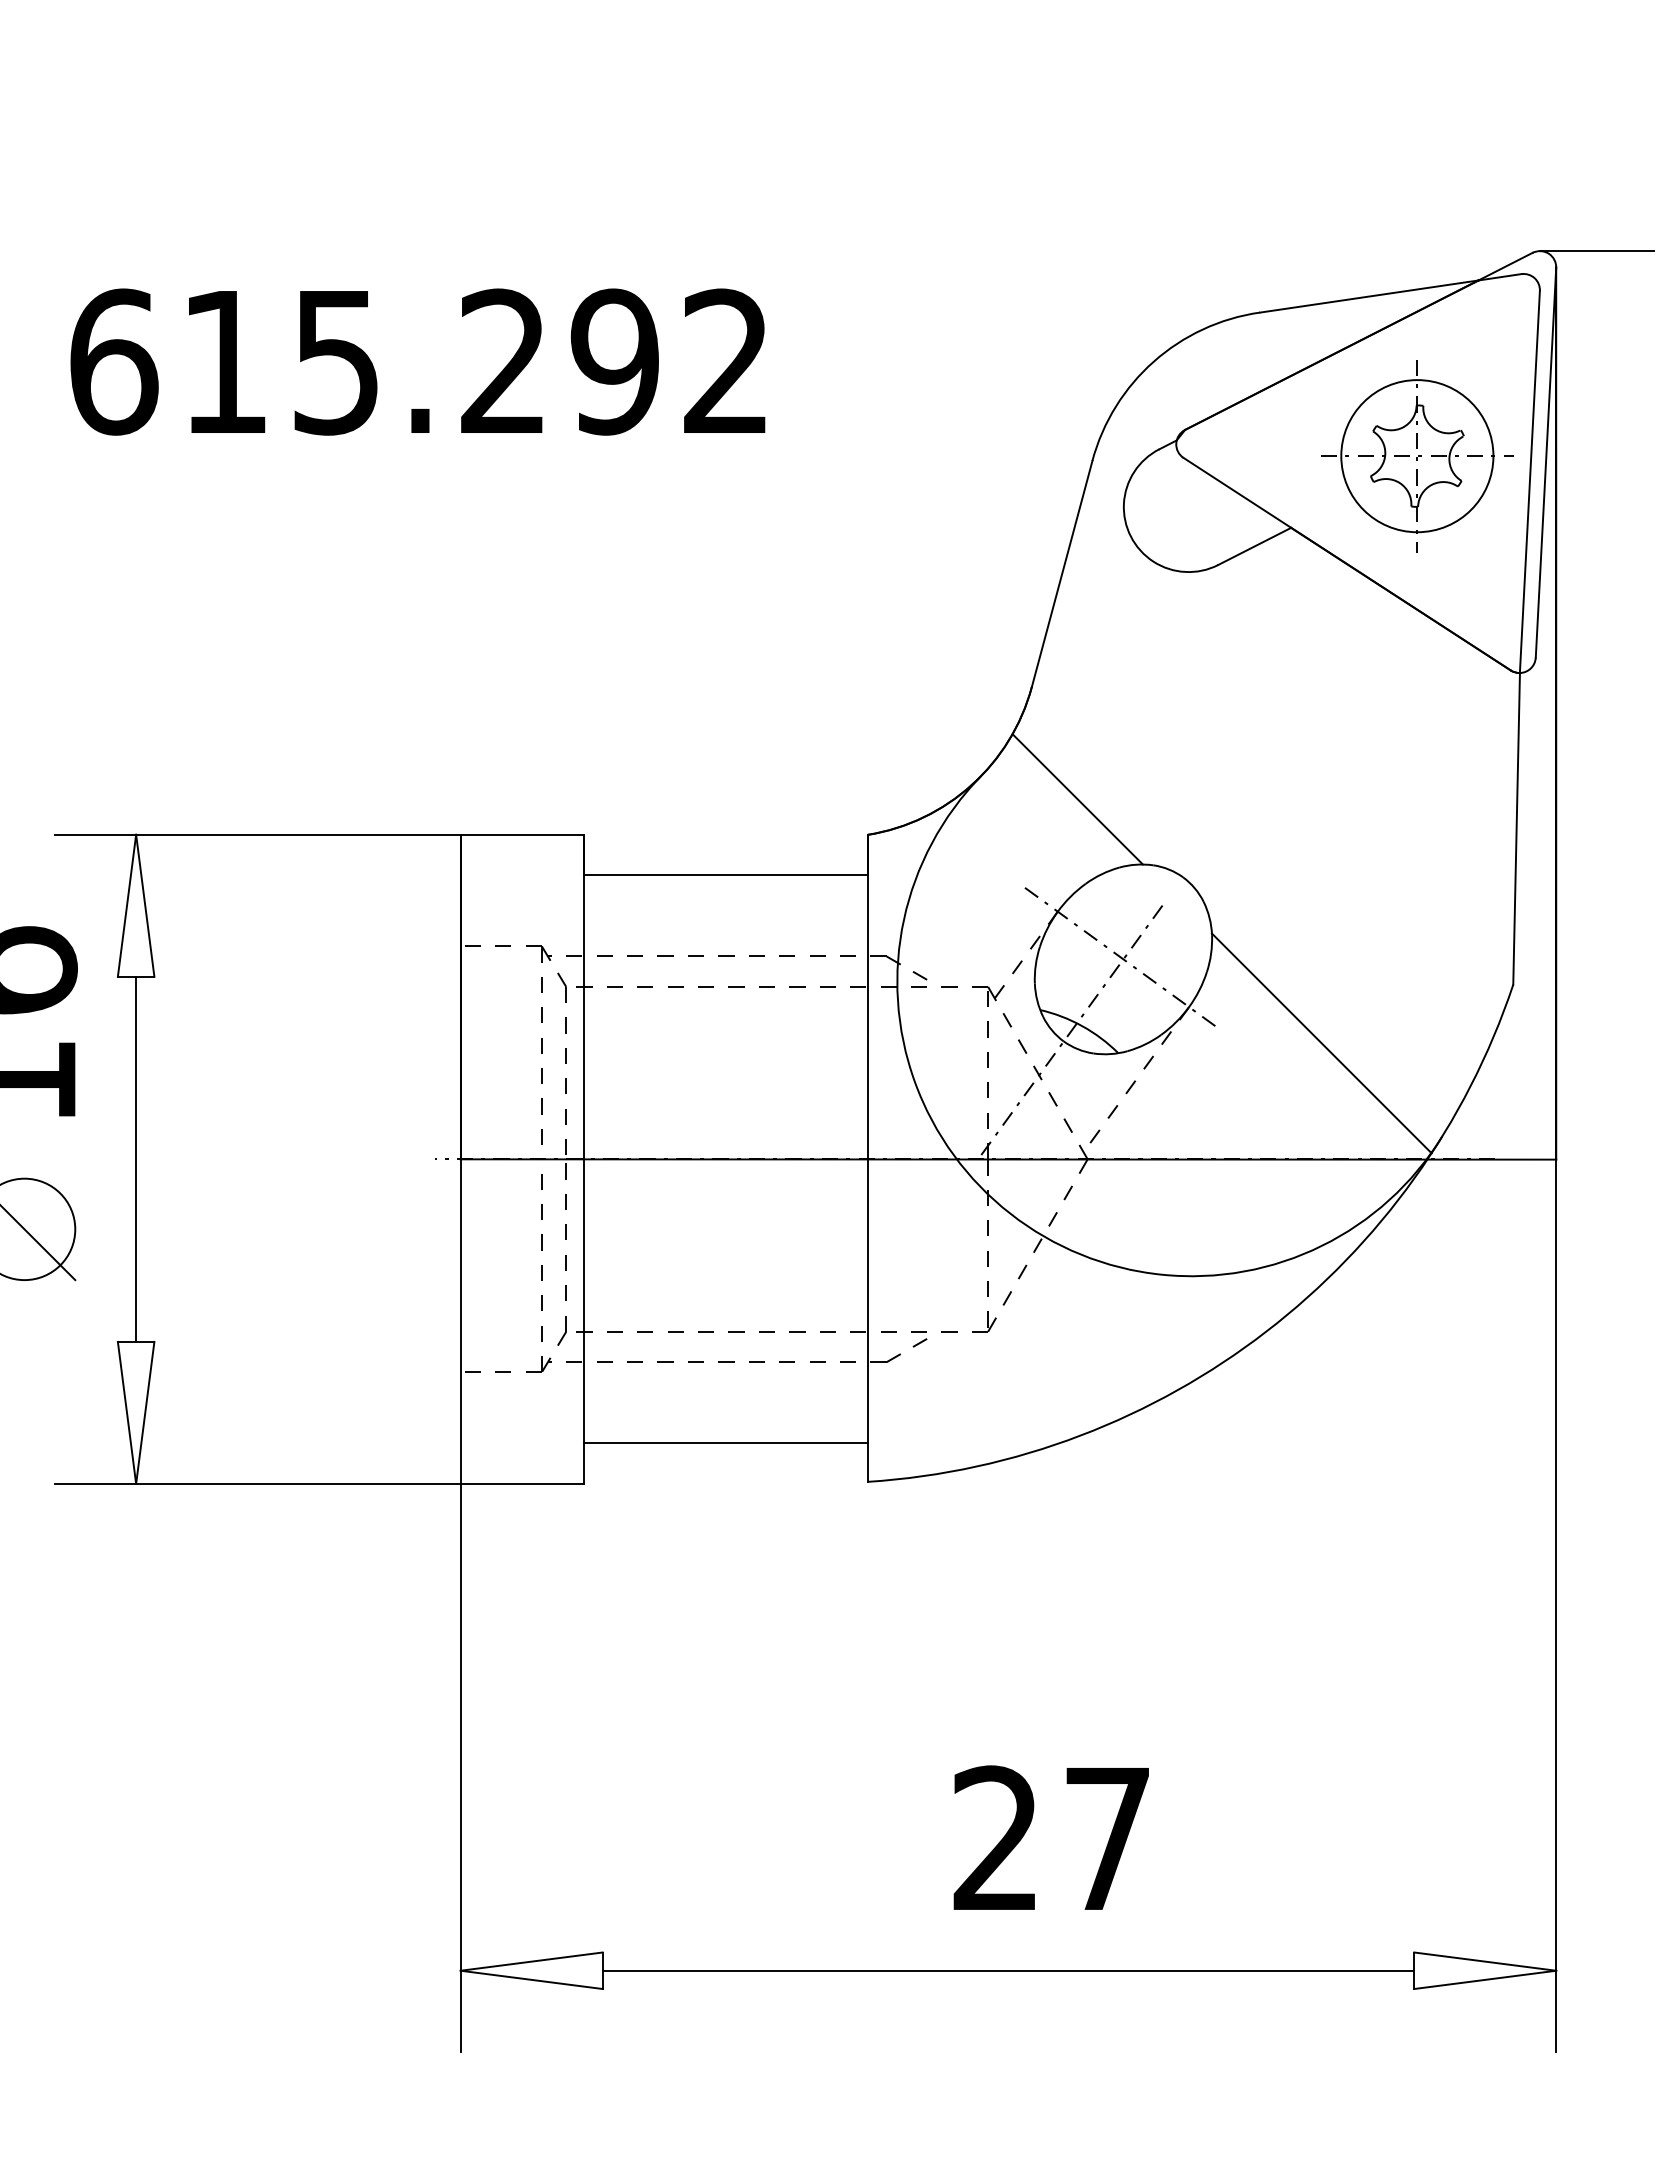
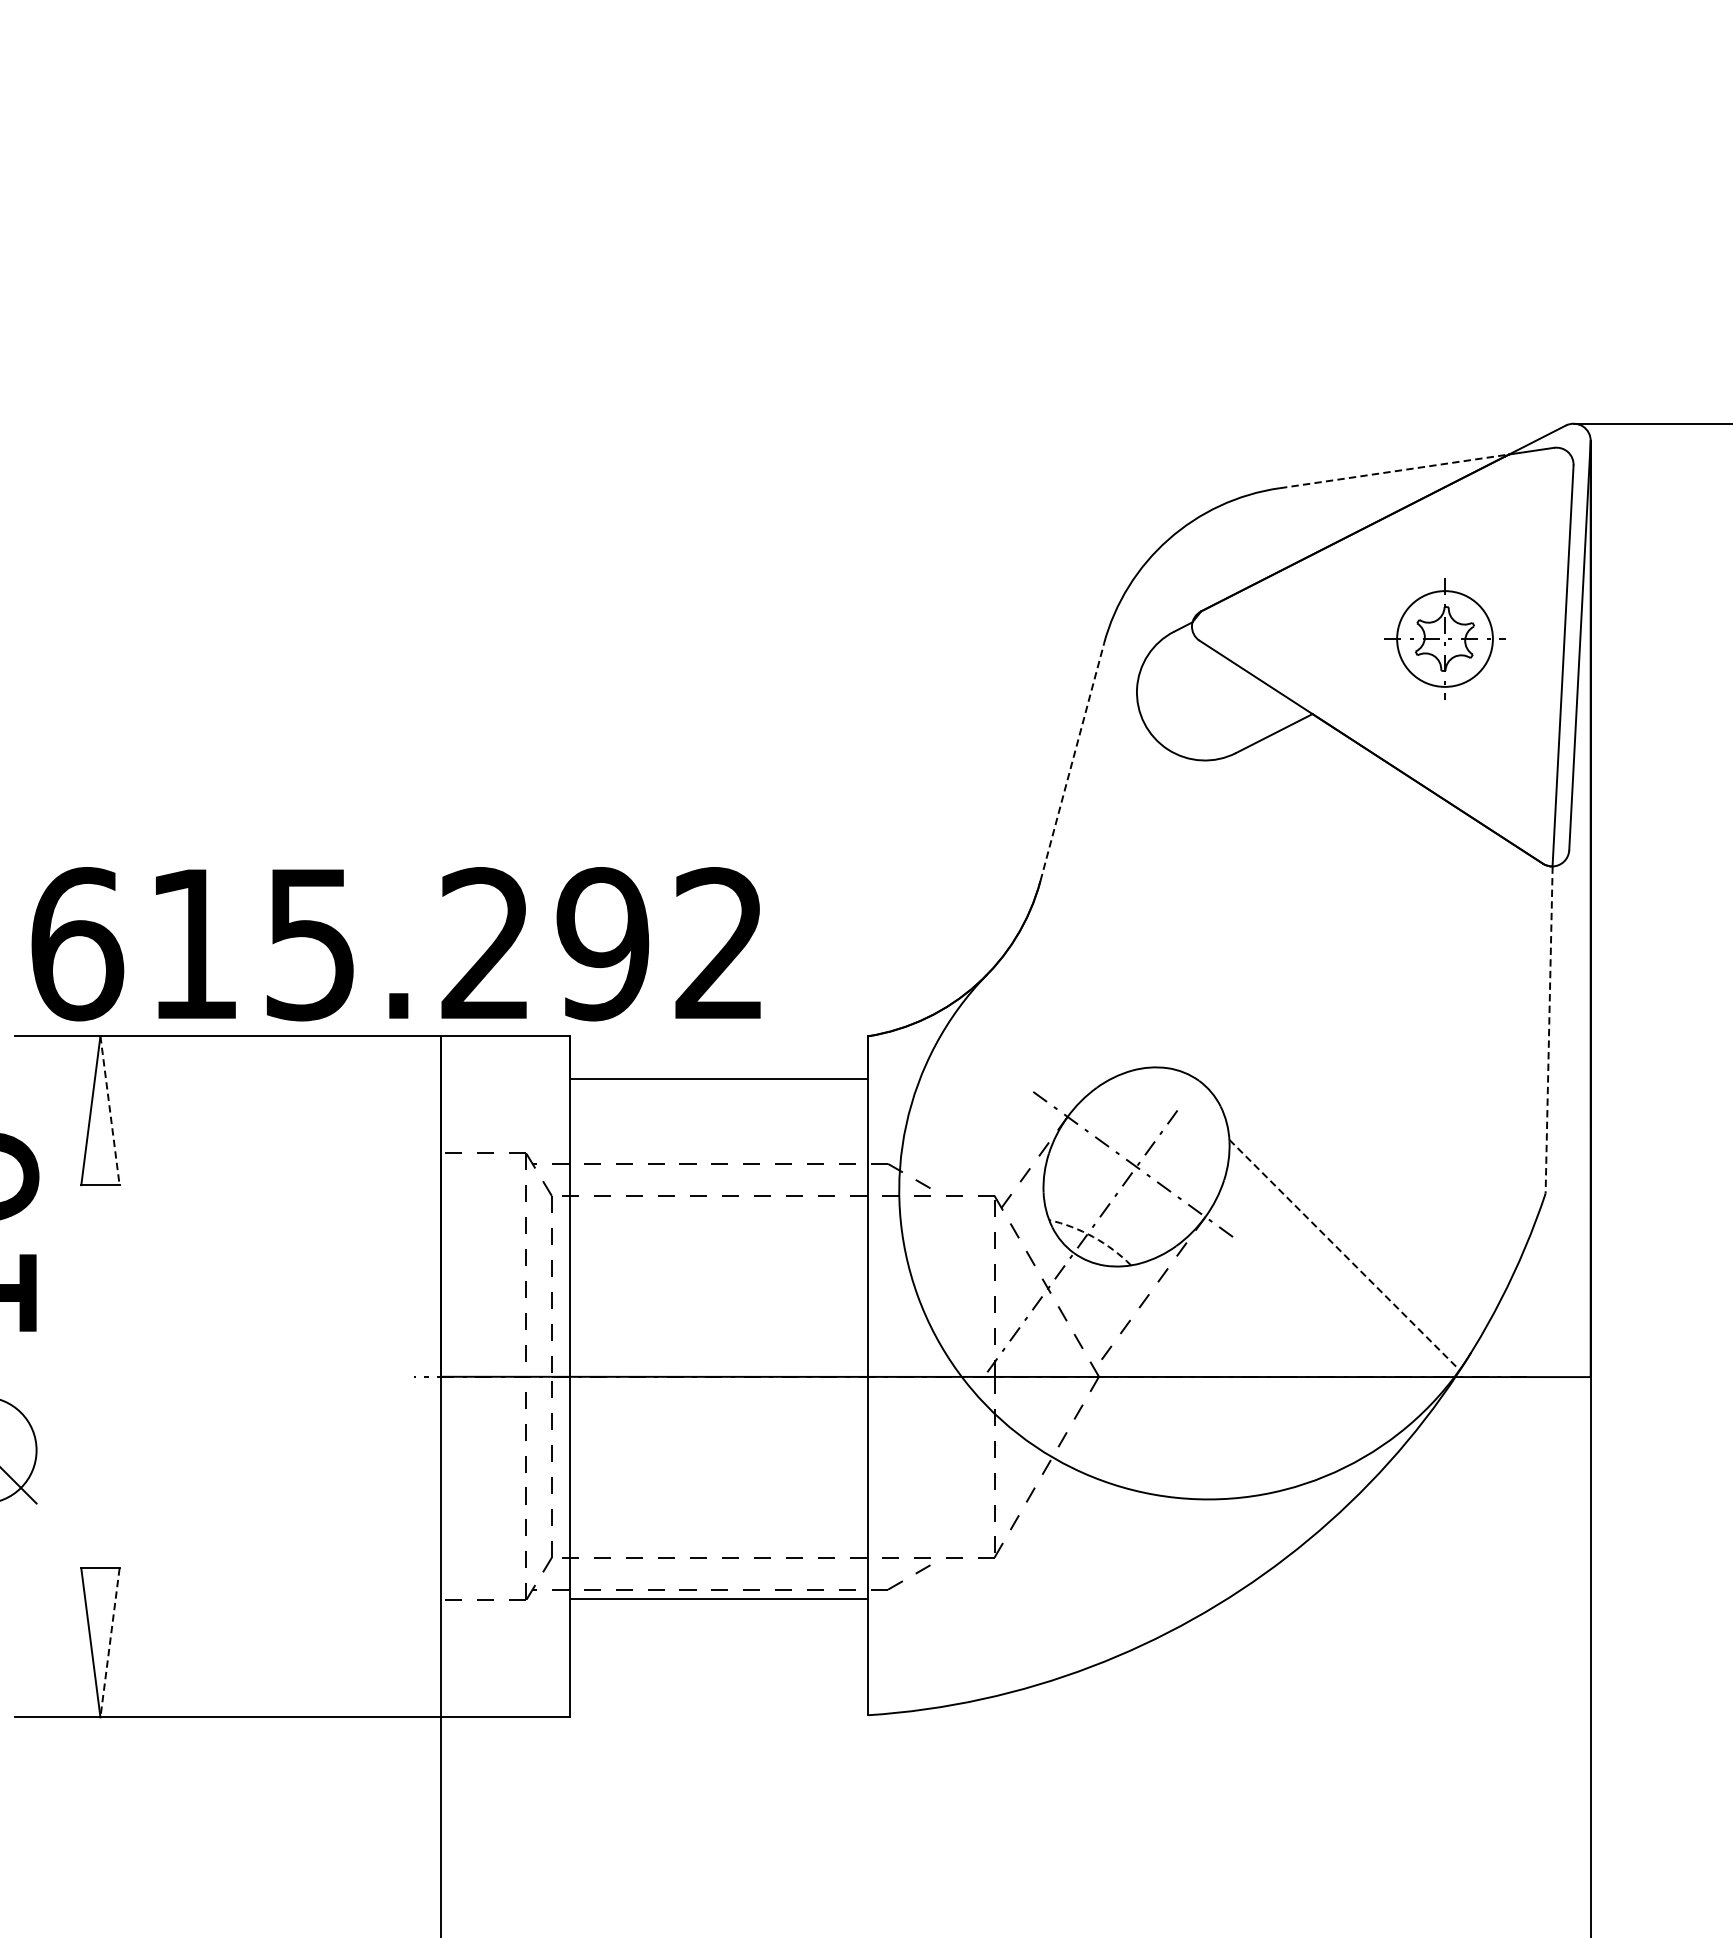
line: (1369, 296) -> (1394, 471), solid -> dashed
text: (417, 361) -> (395, 943), moved
part: (1417, 456) -> (1445, 639), size x0.6
line: (1062, 573) -> (1072, 762), solid -> dashed
line: (1077, 799) -> (1088, 999), removed
line: (1516, 828) -> (1549, 1029), solid -> dashed
line: (145, 905) -> (110, 1110), solid -> dashed
arc: (1082, 1026) -> (1093, 1237), solid -> dashed
line: (1322, 1043) -> (1345, 1255), solid -> dashed
line: (136, 1158) -> (100, 1375), removed
line: (145, 1412) -> (110, 1642), solid -> dashed
line: (725, 1443) -> (718, 1599), moved

